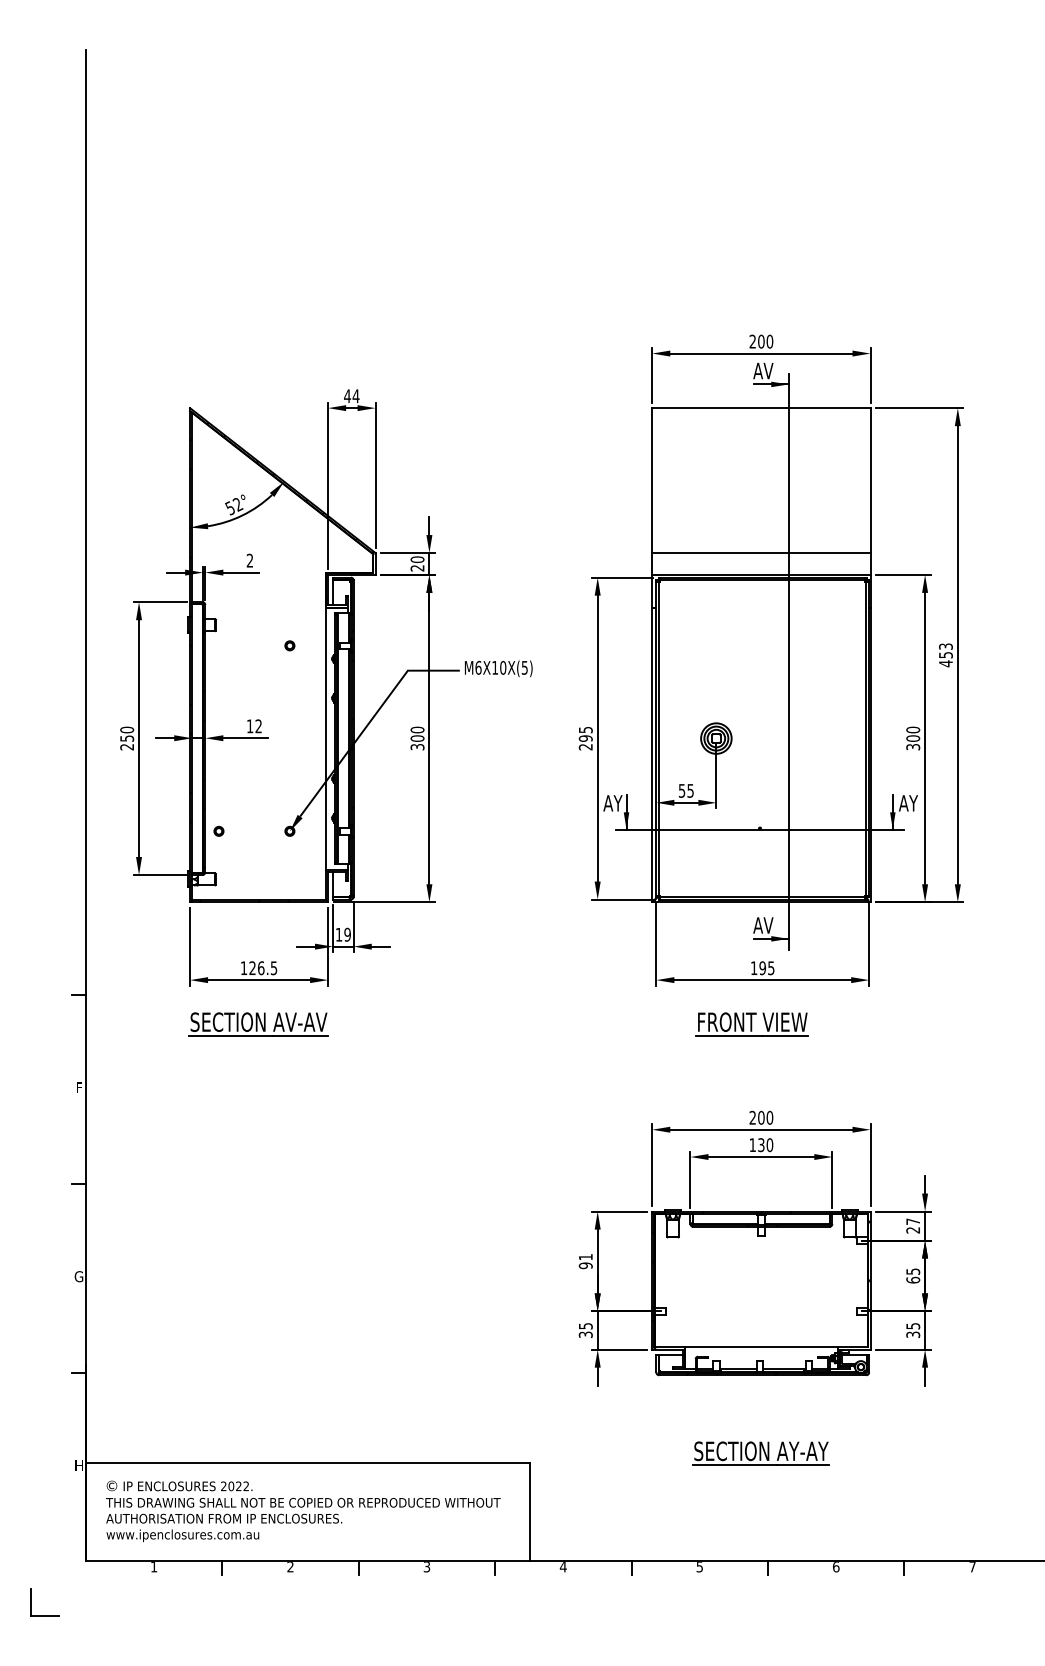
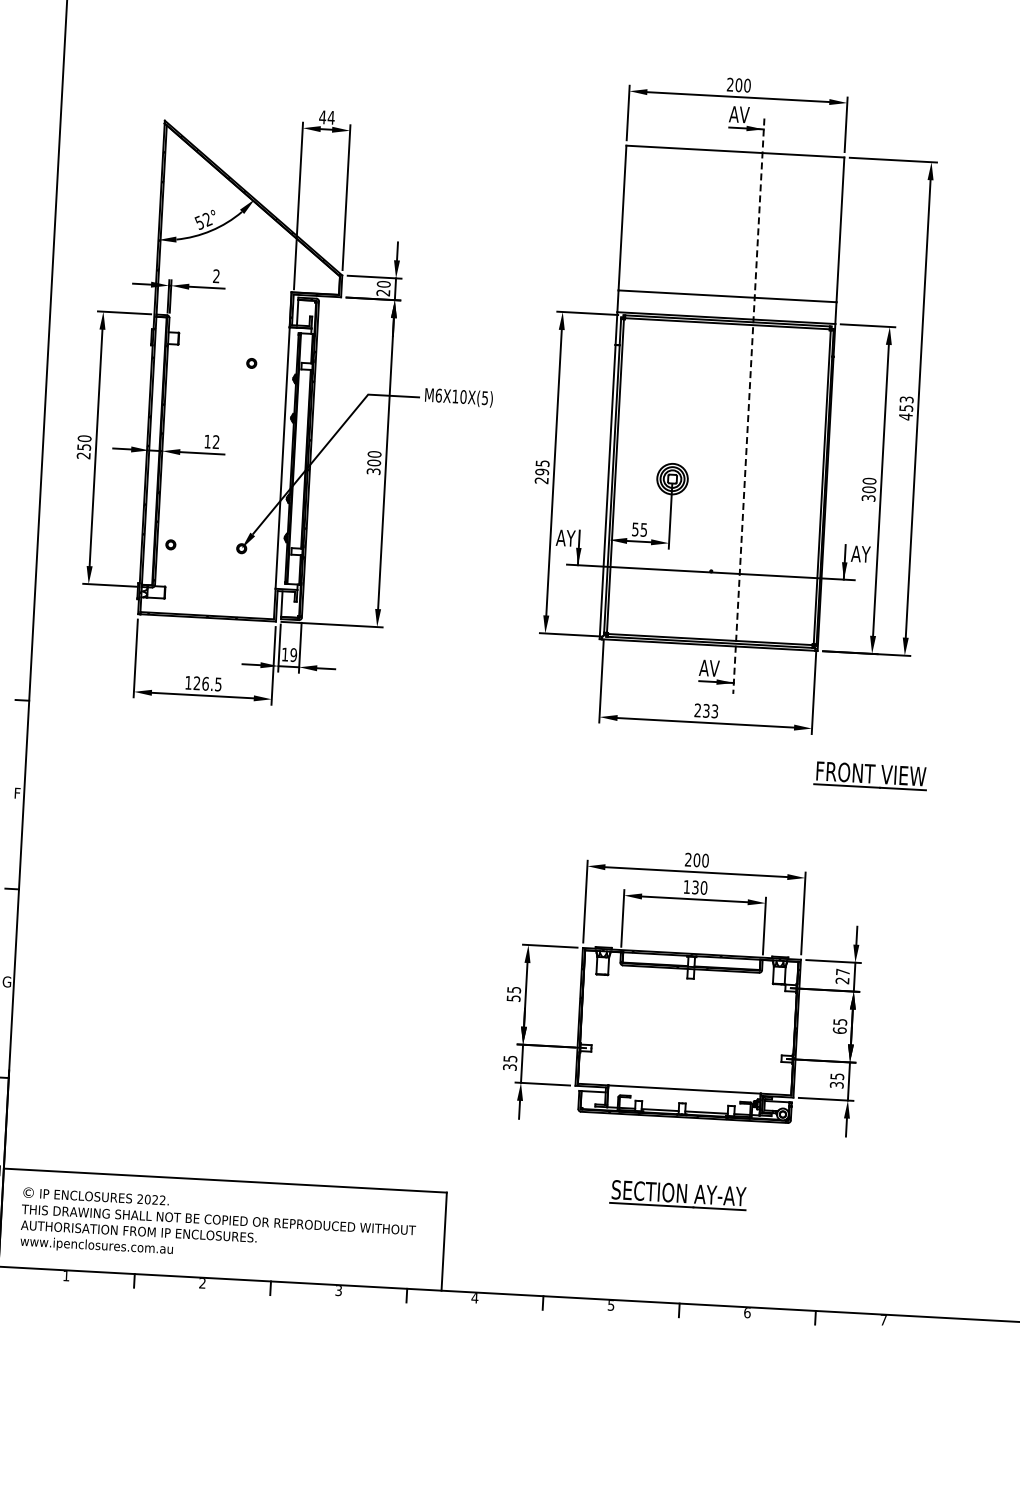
line: (788, 662) -> (748, 407), solid -> dashed
text: (762, 967) -> (706, 710), 195 -> 233
part: (258, 1024) -> (199, 739), removed
part: (751, 1024) -> (869, 776), moved
text: (585, 1261) -> (513, 994), 91 -> 55

